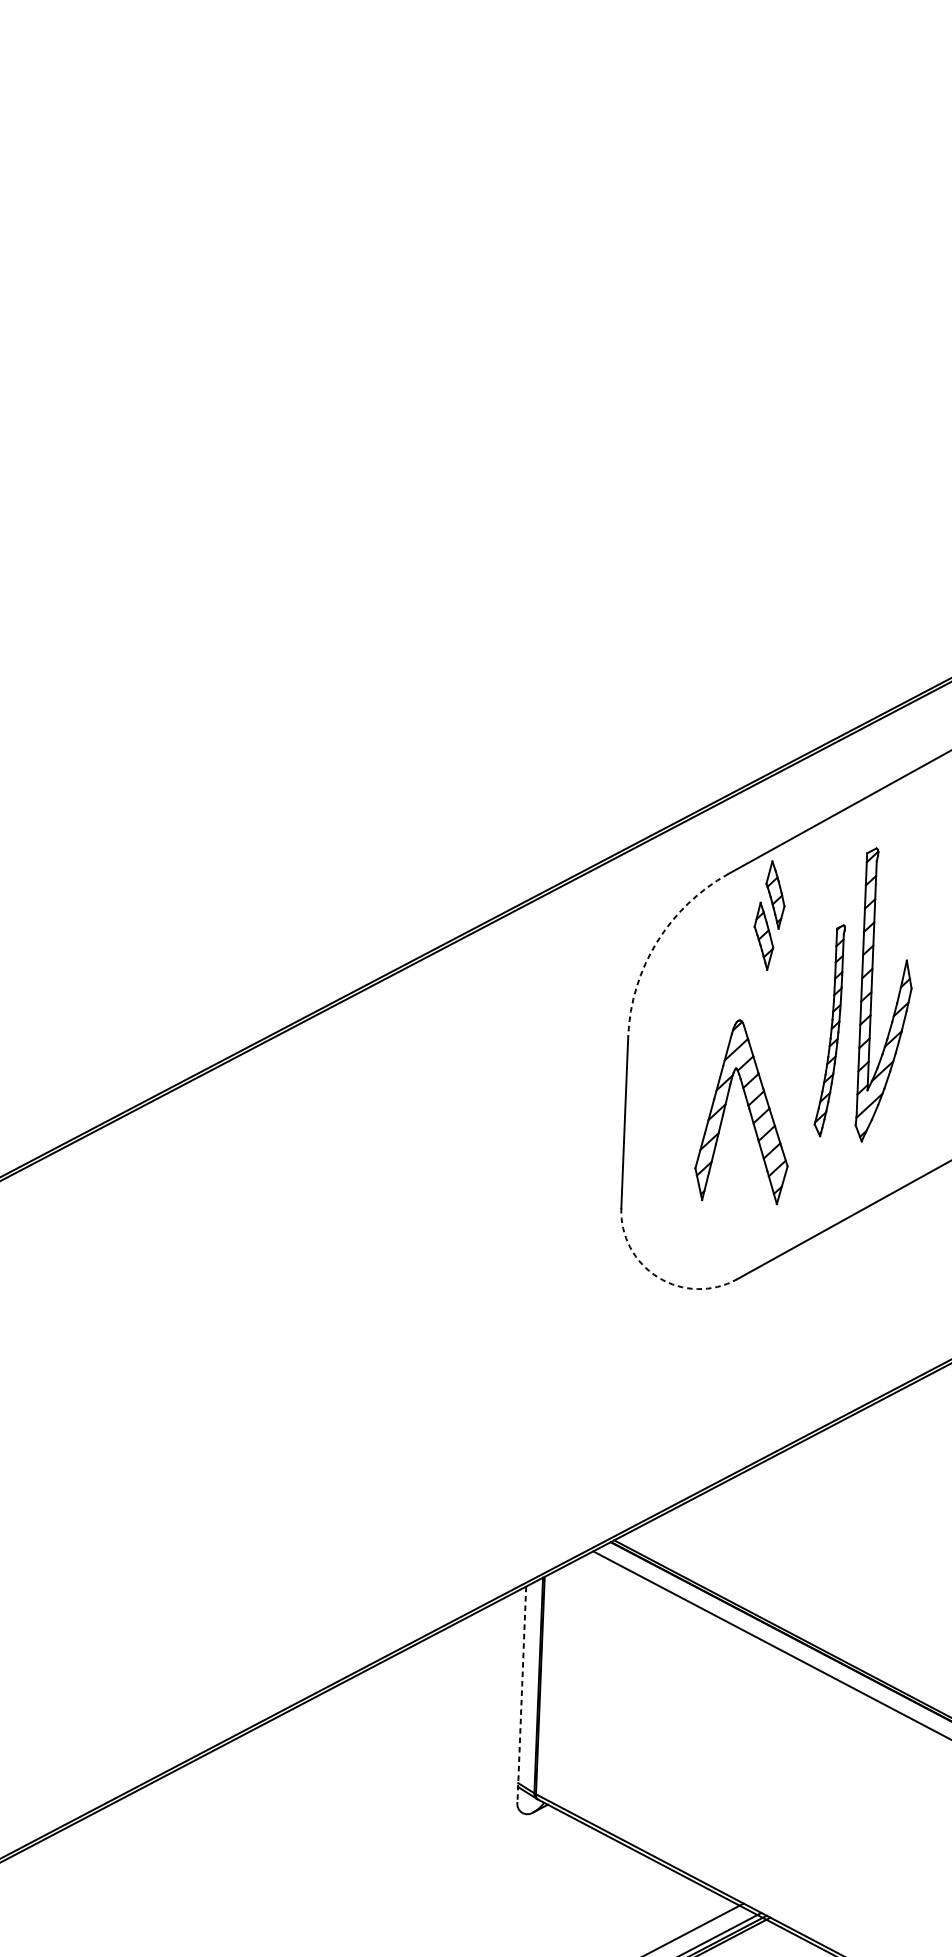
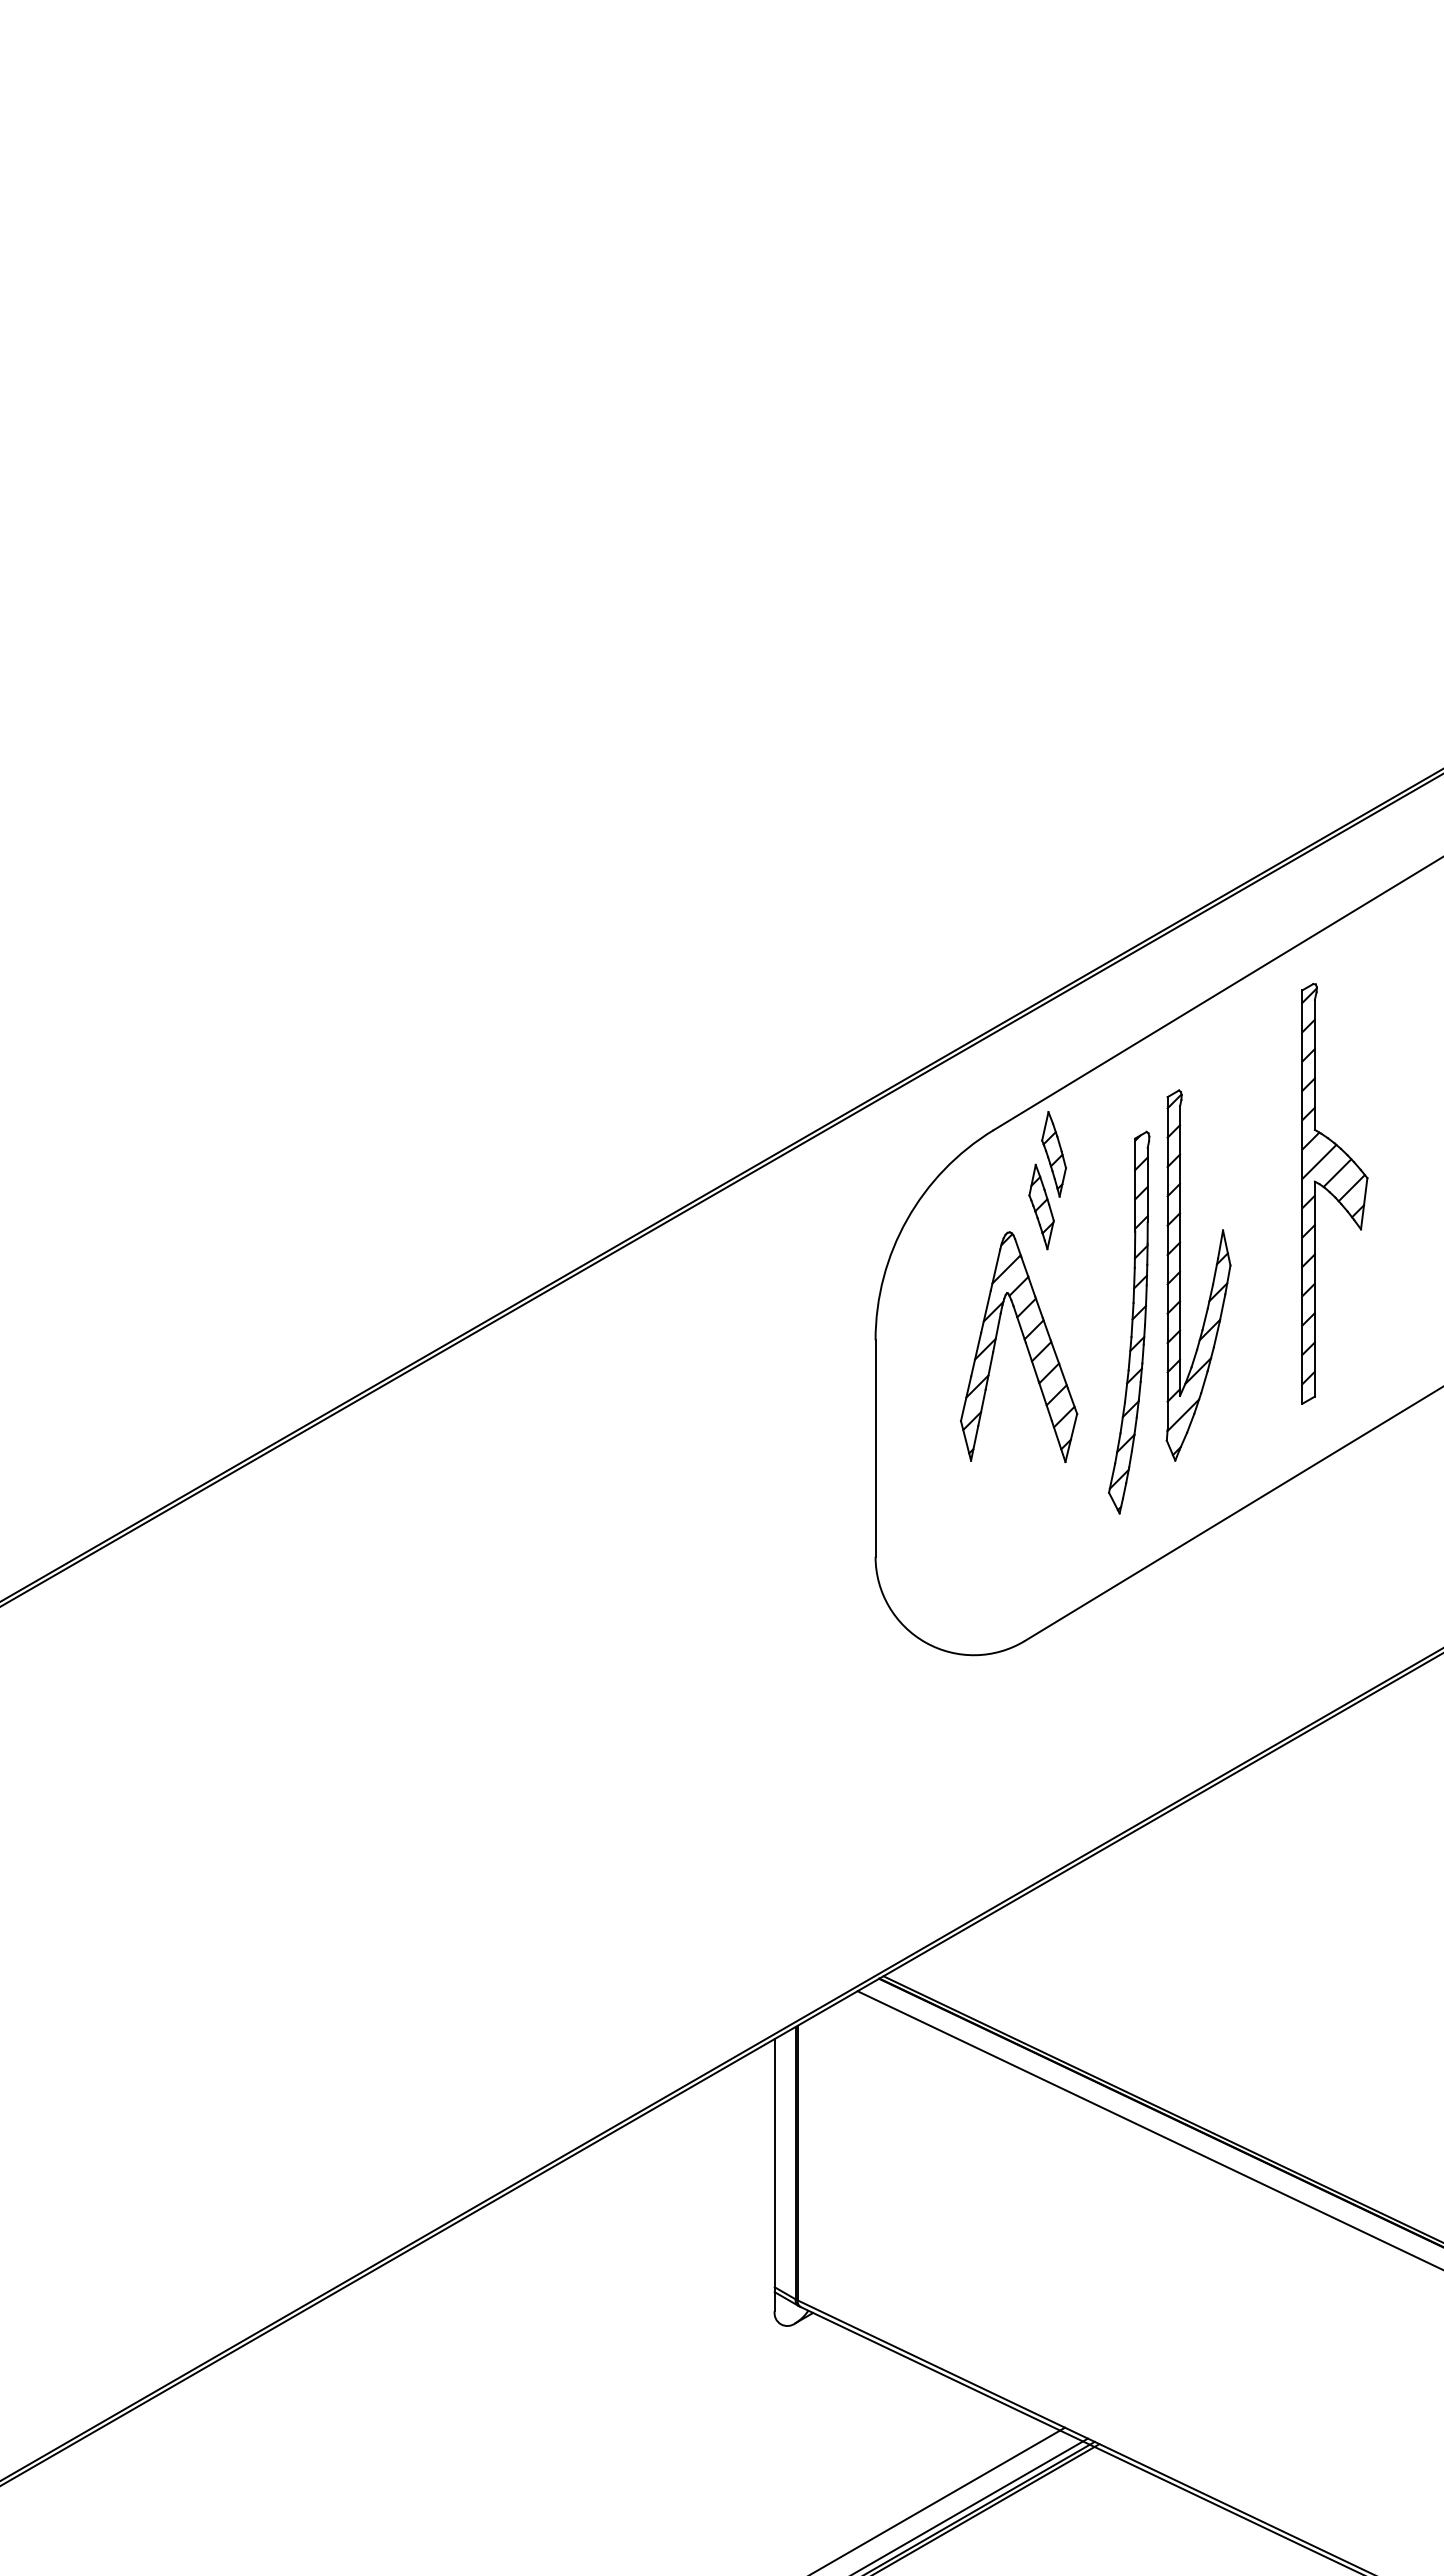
arc: (657, 941) -> (907, 1219), dashed -> solid
part: (829, 1030) -> (1129, 1322), size x1.43
part: (748, 1110) -> (1025, 1345), moved
arc: (658, 1277) -> (925, 1642), dashed -> solid
line: (521, 1694) -> (774, 2175), dashed -> solid

